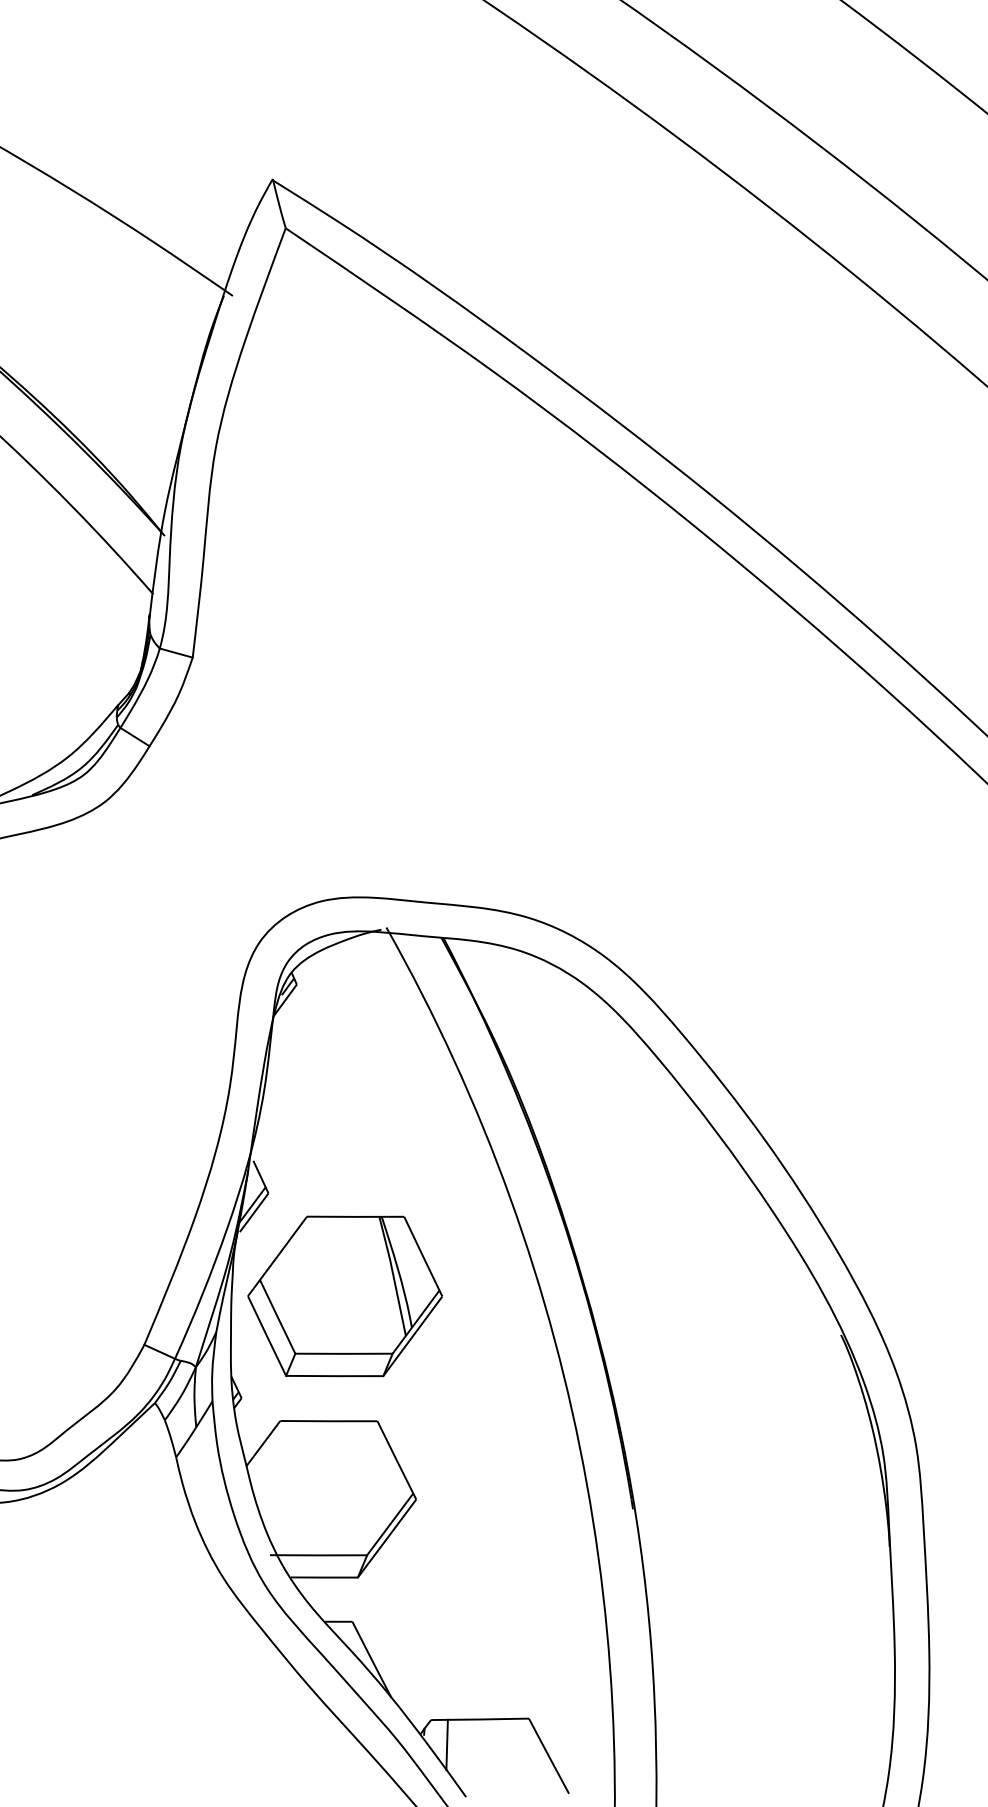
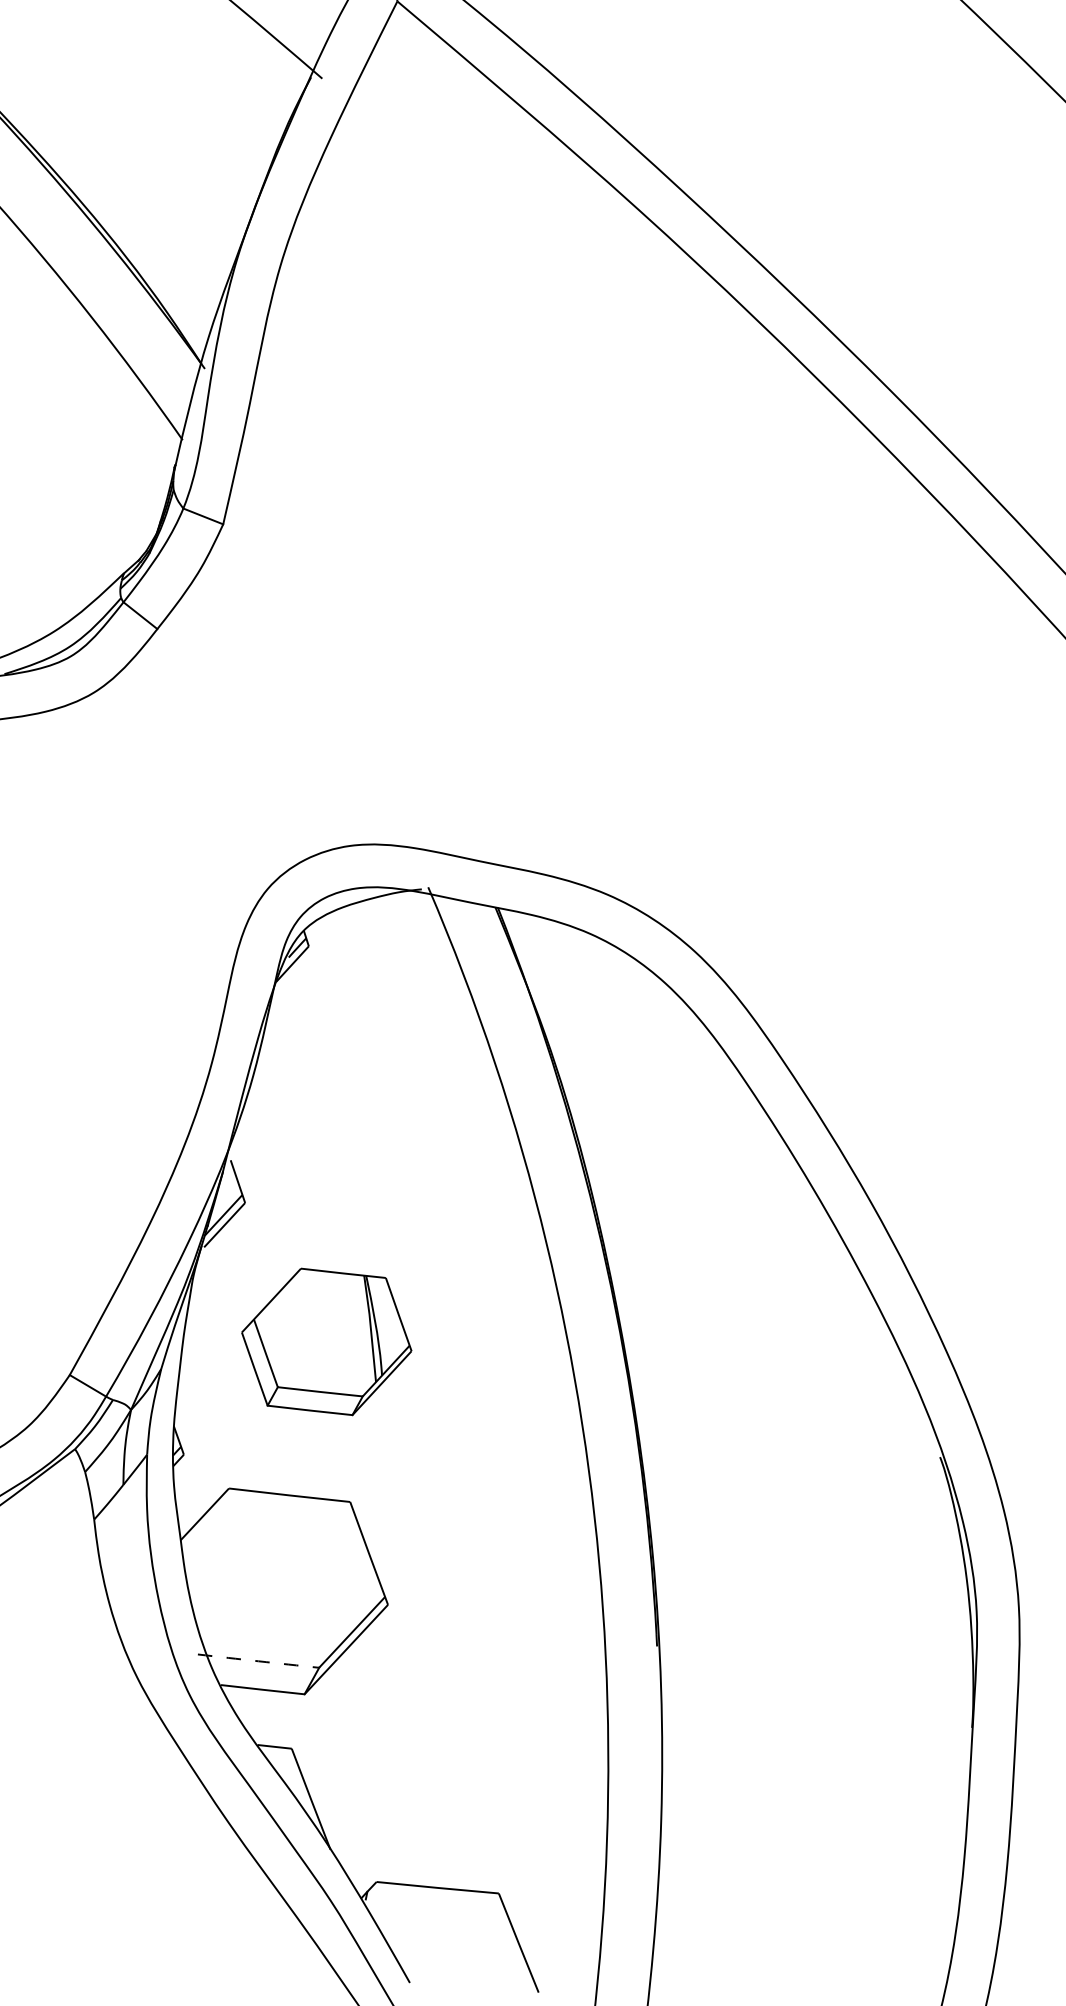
part: (344, 1296) -> (325, 1341), size x0.7
arc: (318, 1555) -> (258, 1661), solid -> dashed
line: (446, 1744) -> (392, 1914), removed

